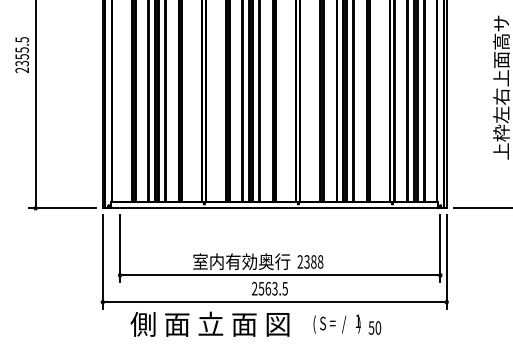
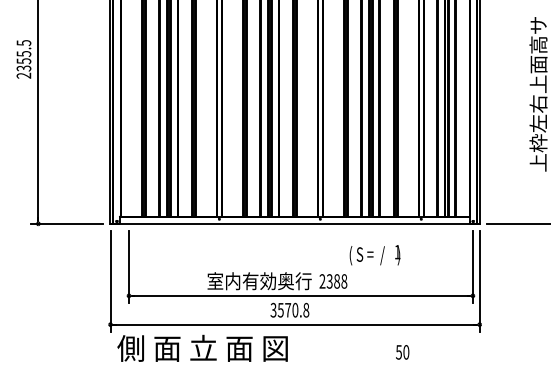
text: (269, 288) -> (289, 309), 2563.5 -> 3570.8
text: (209, 323) -> (202, 347), moved
text: (336, 324) -> (374, 255), moved

